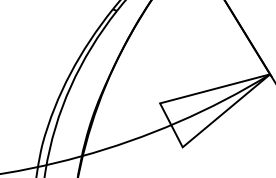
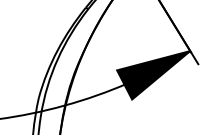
fill: (214, 111) -> (153, 75), added

